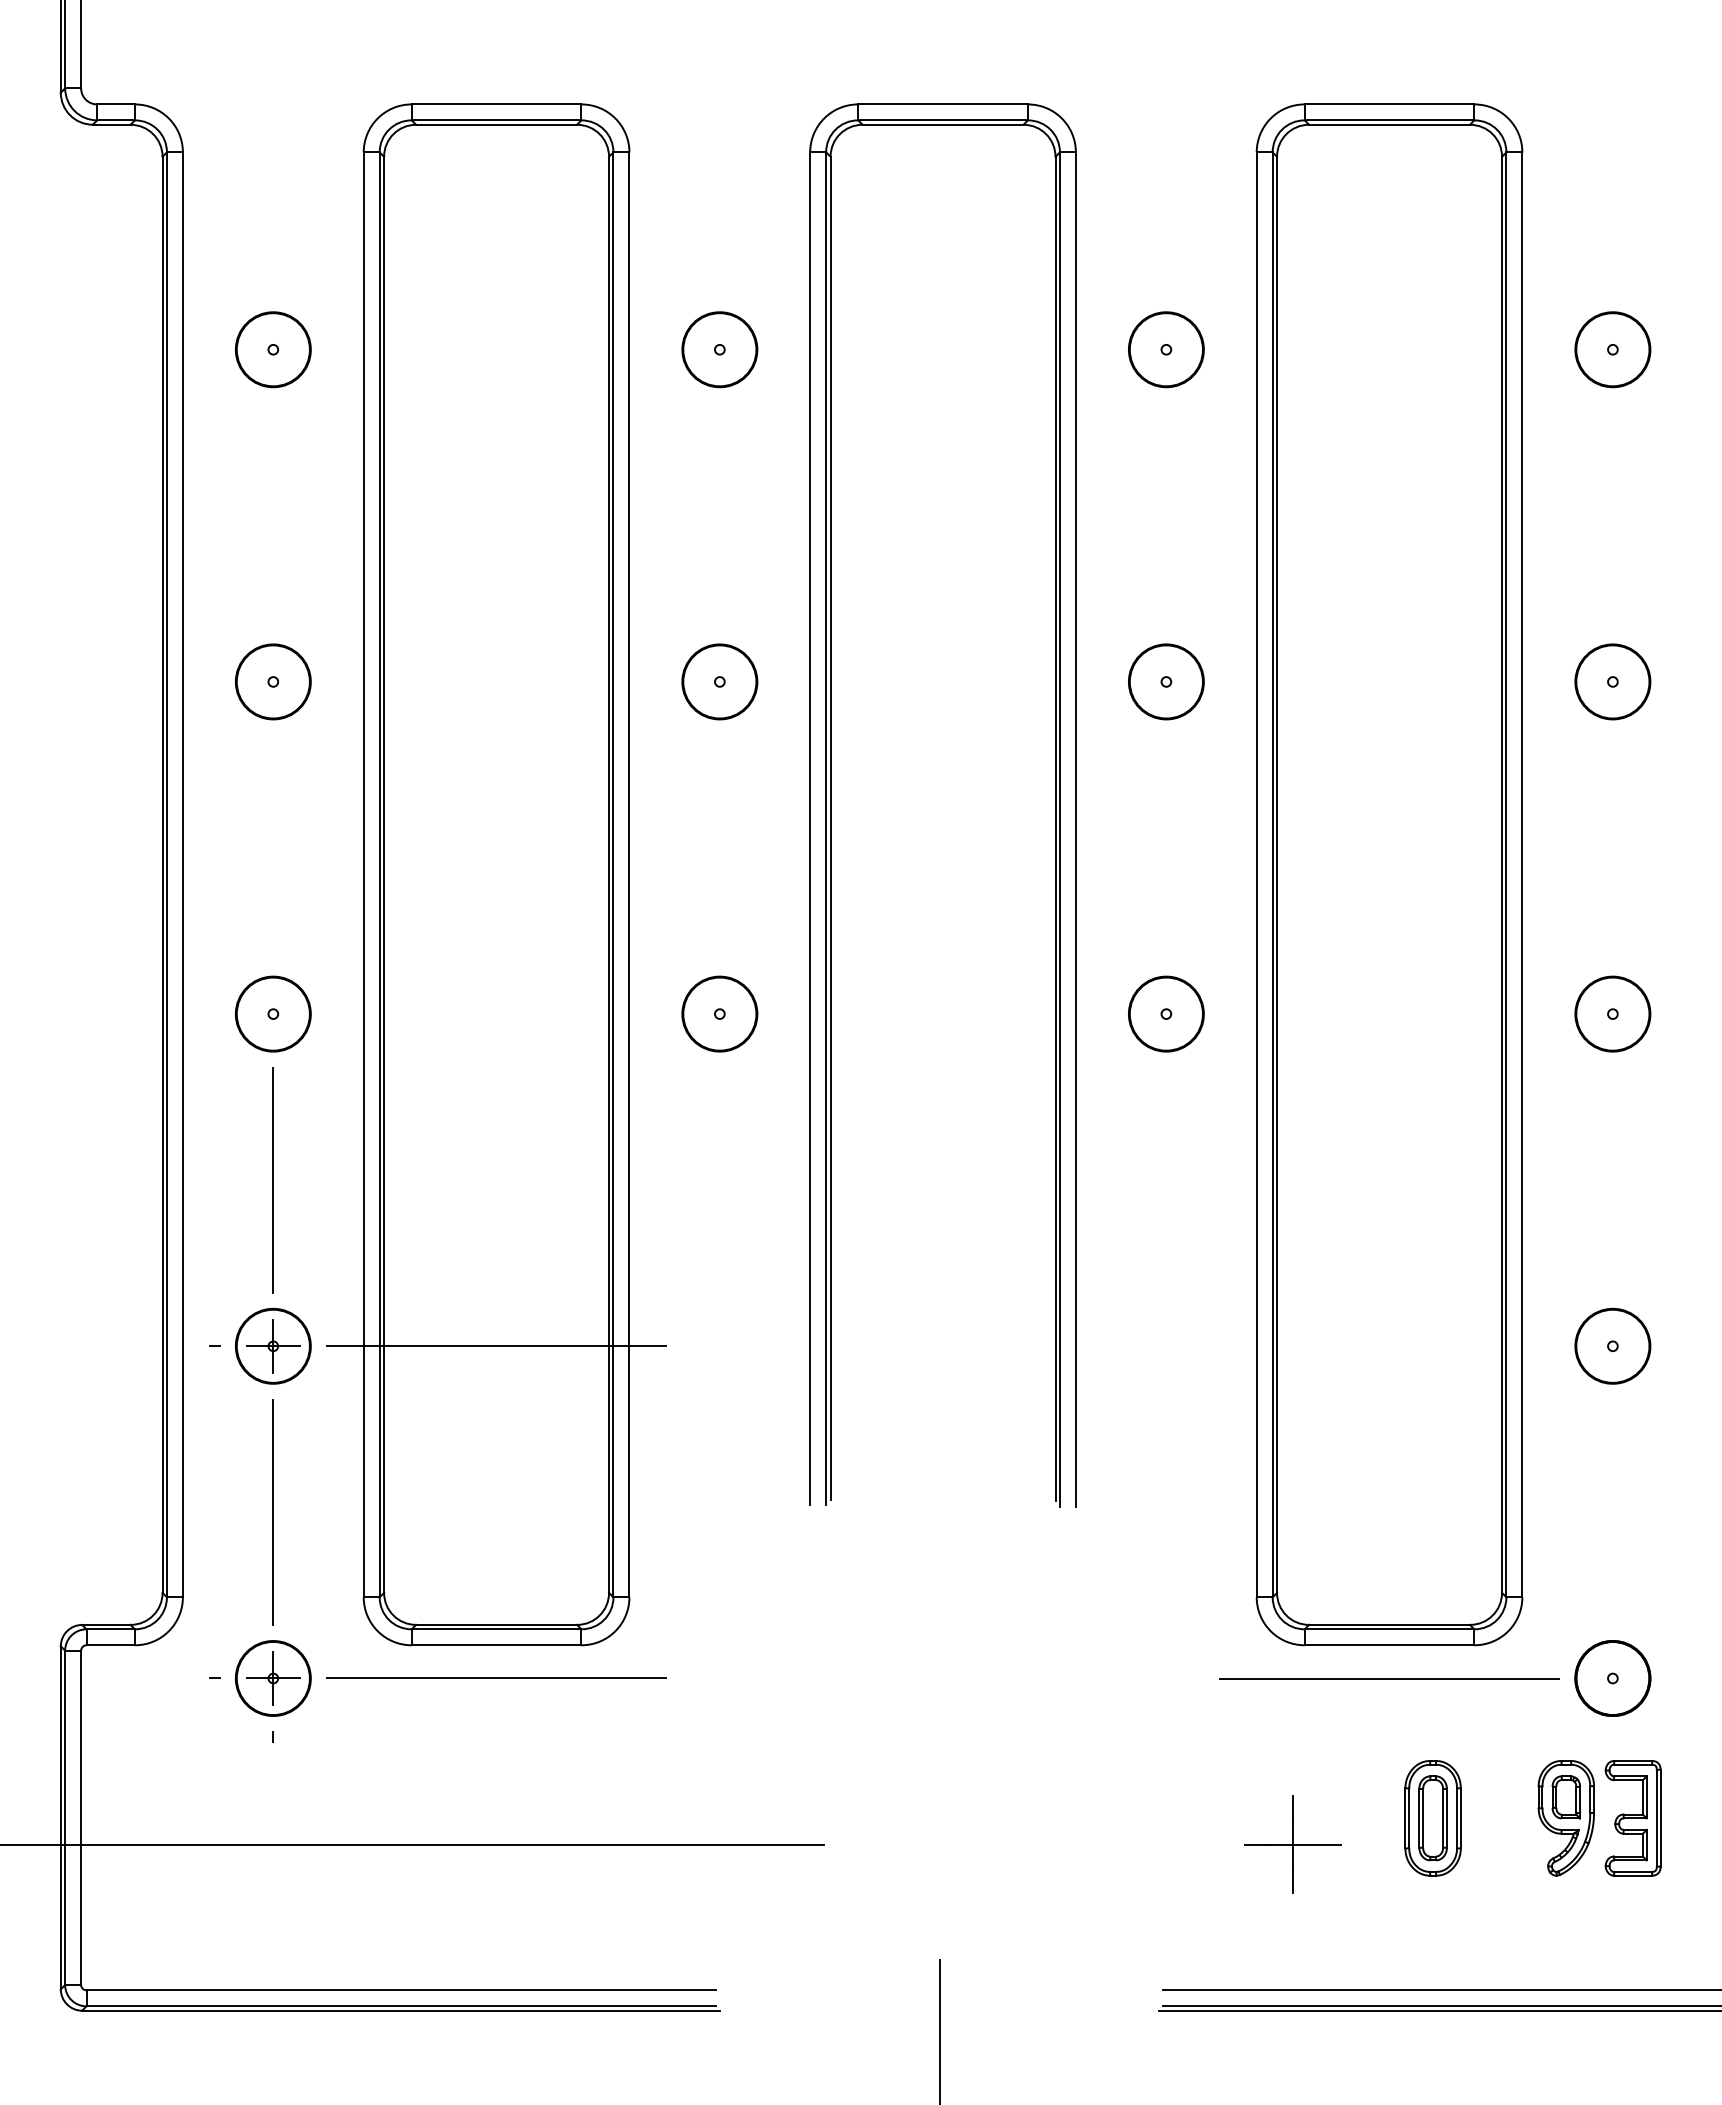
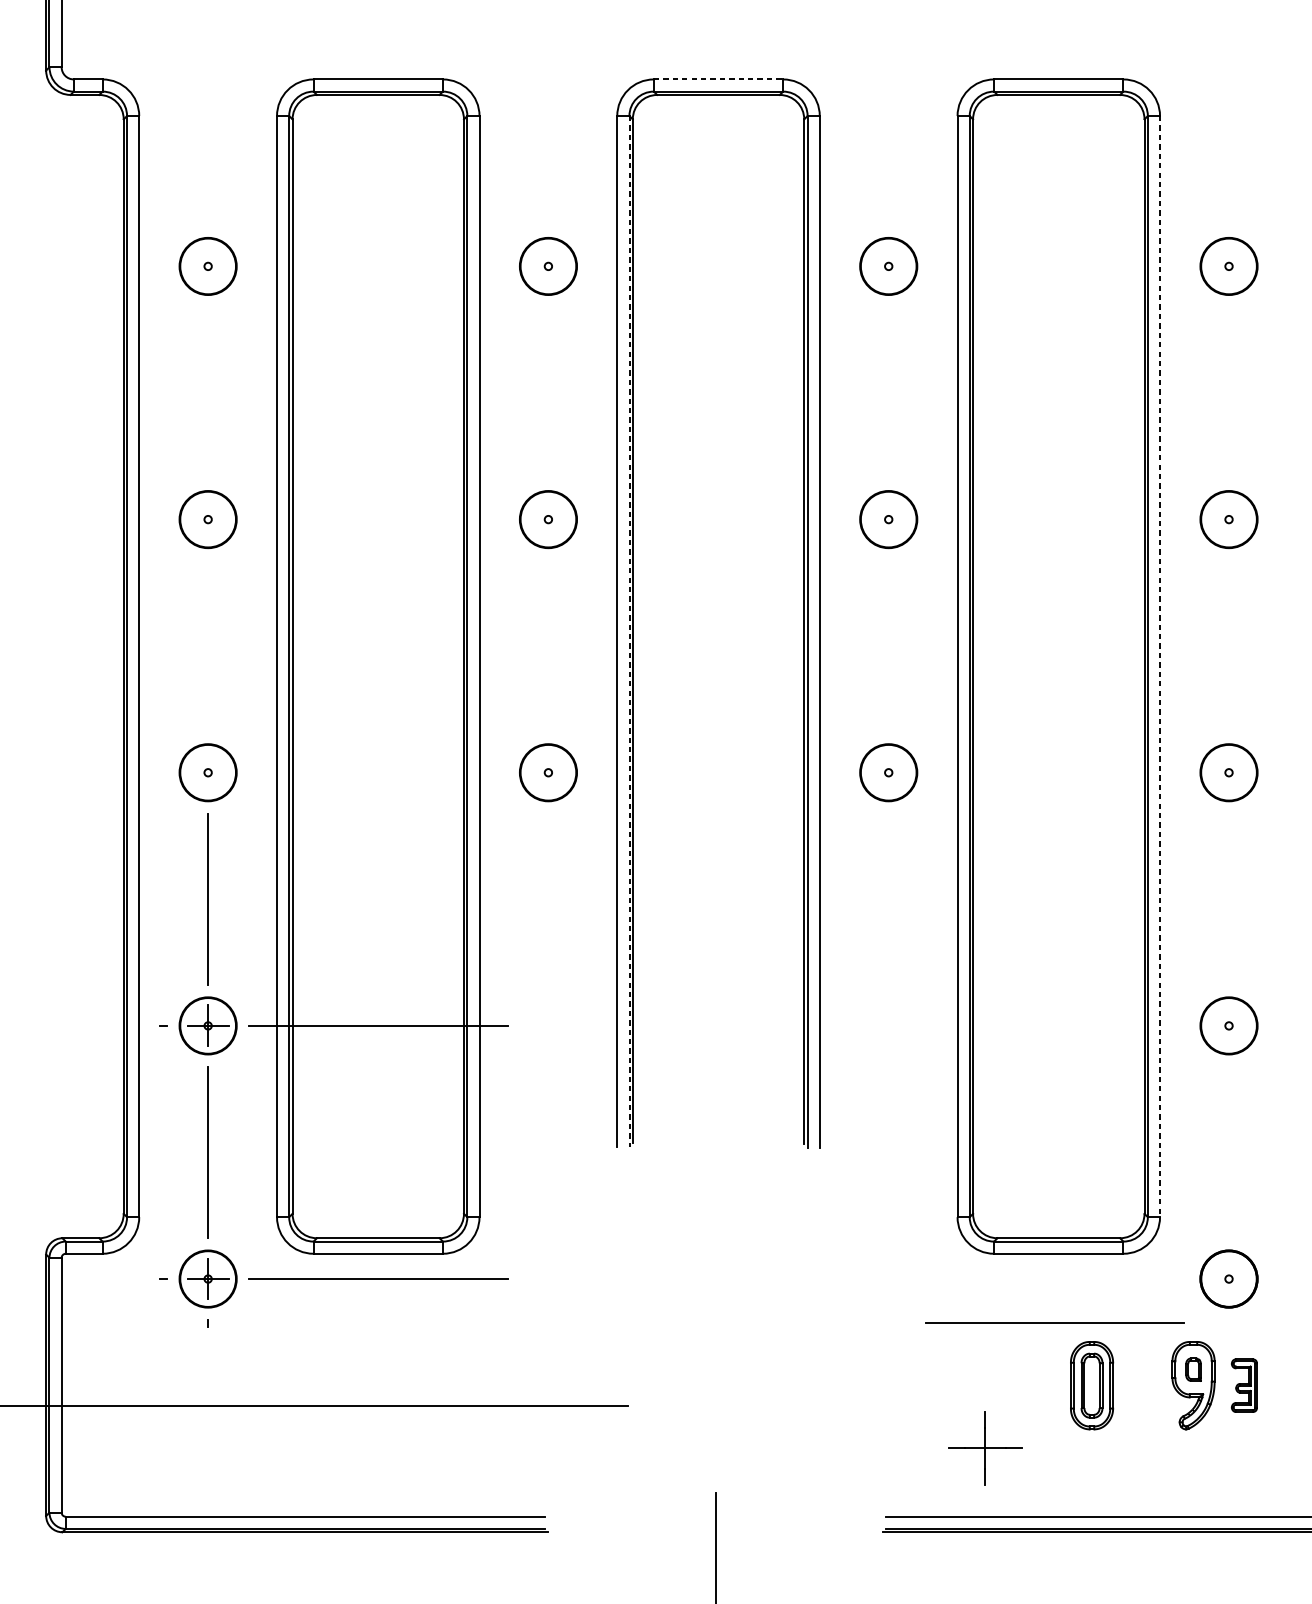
line: (943, 104) -> (718, 79), solid -> dashed
line: (826, 829) -> (629, 632), solid -> dashed
line: (1522, 875) -> (1160, 667), solid -> dashed
line: (1389, 1678) -> (1054, 1323), moved
part: (1566, 1797) -> (1193, 1369), size x0.7
part: (1632, 1818) -> (1243, 1385), size x0.6
part: (1292, 1844) -> (984, 1448), moved

